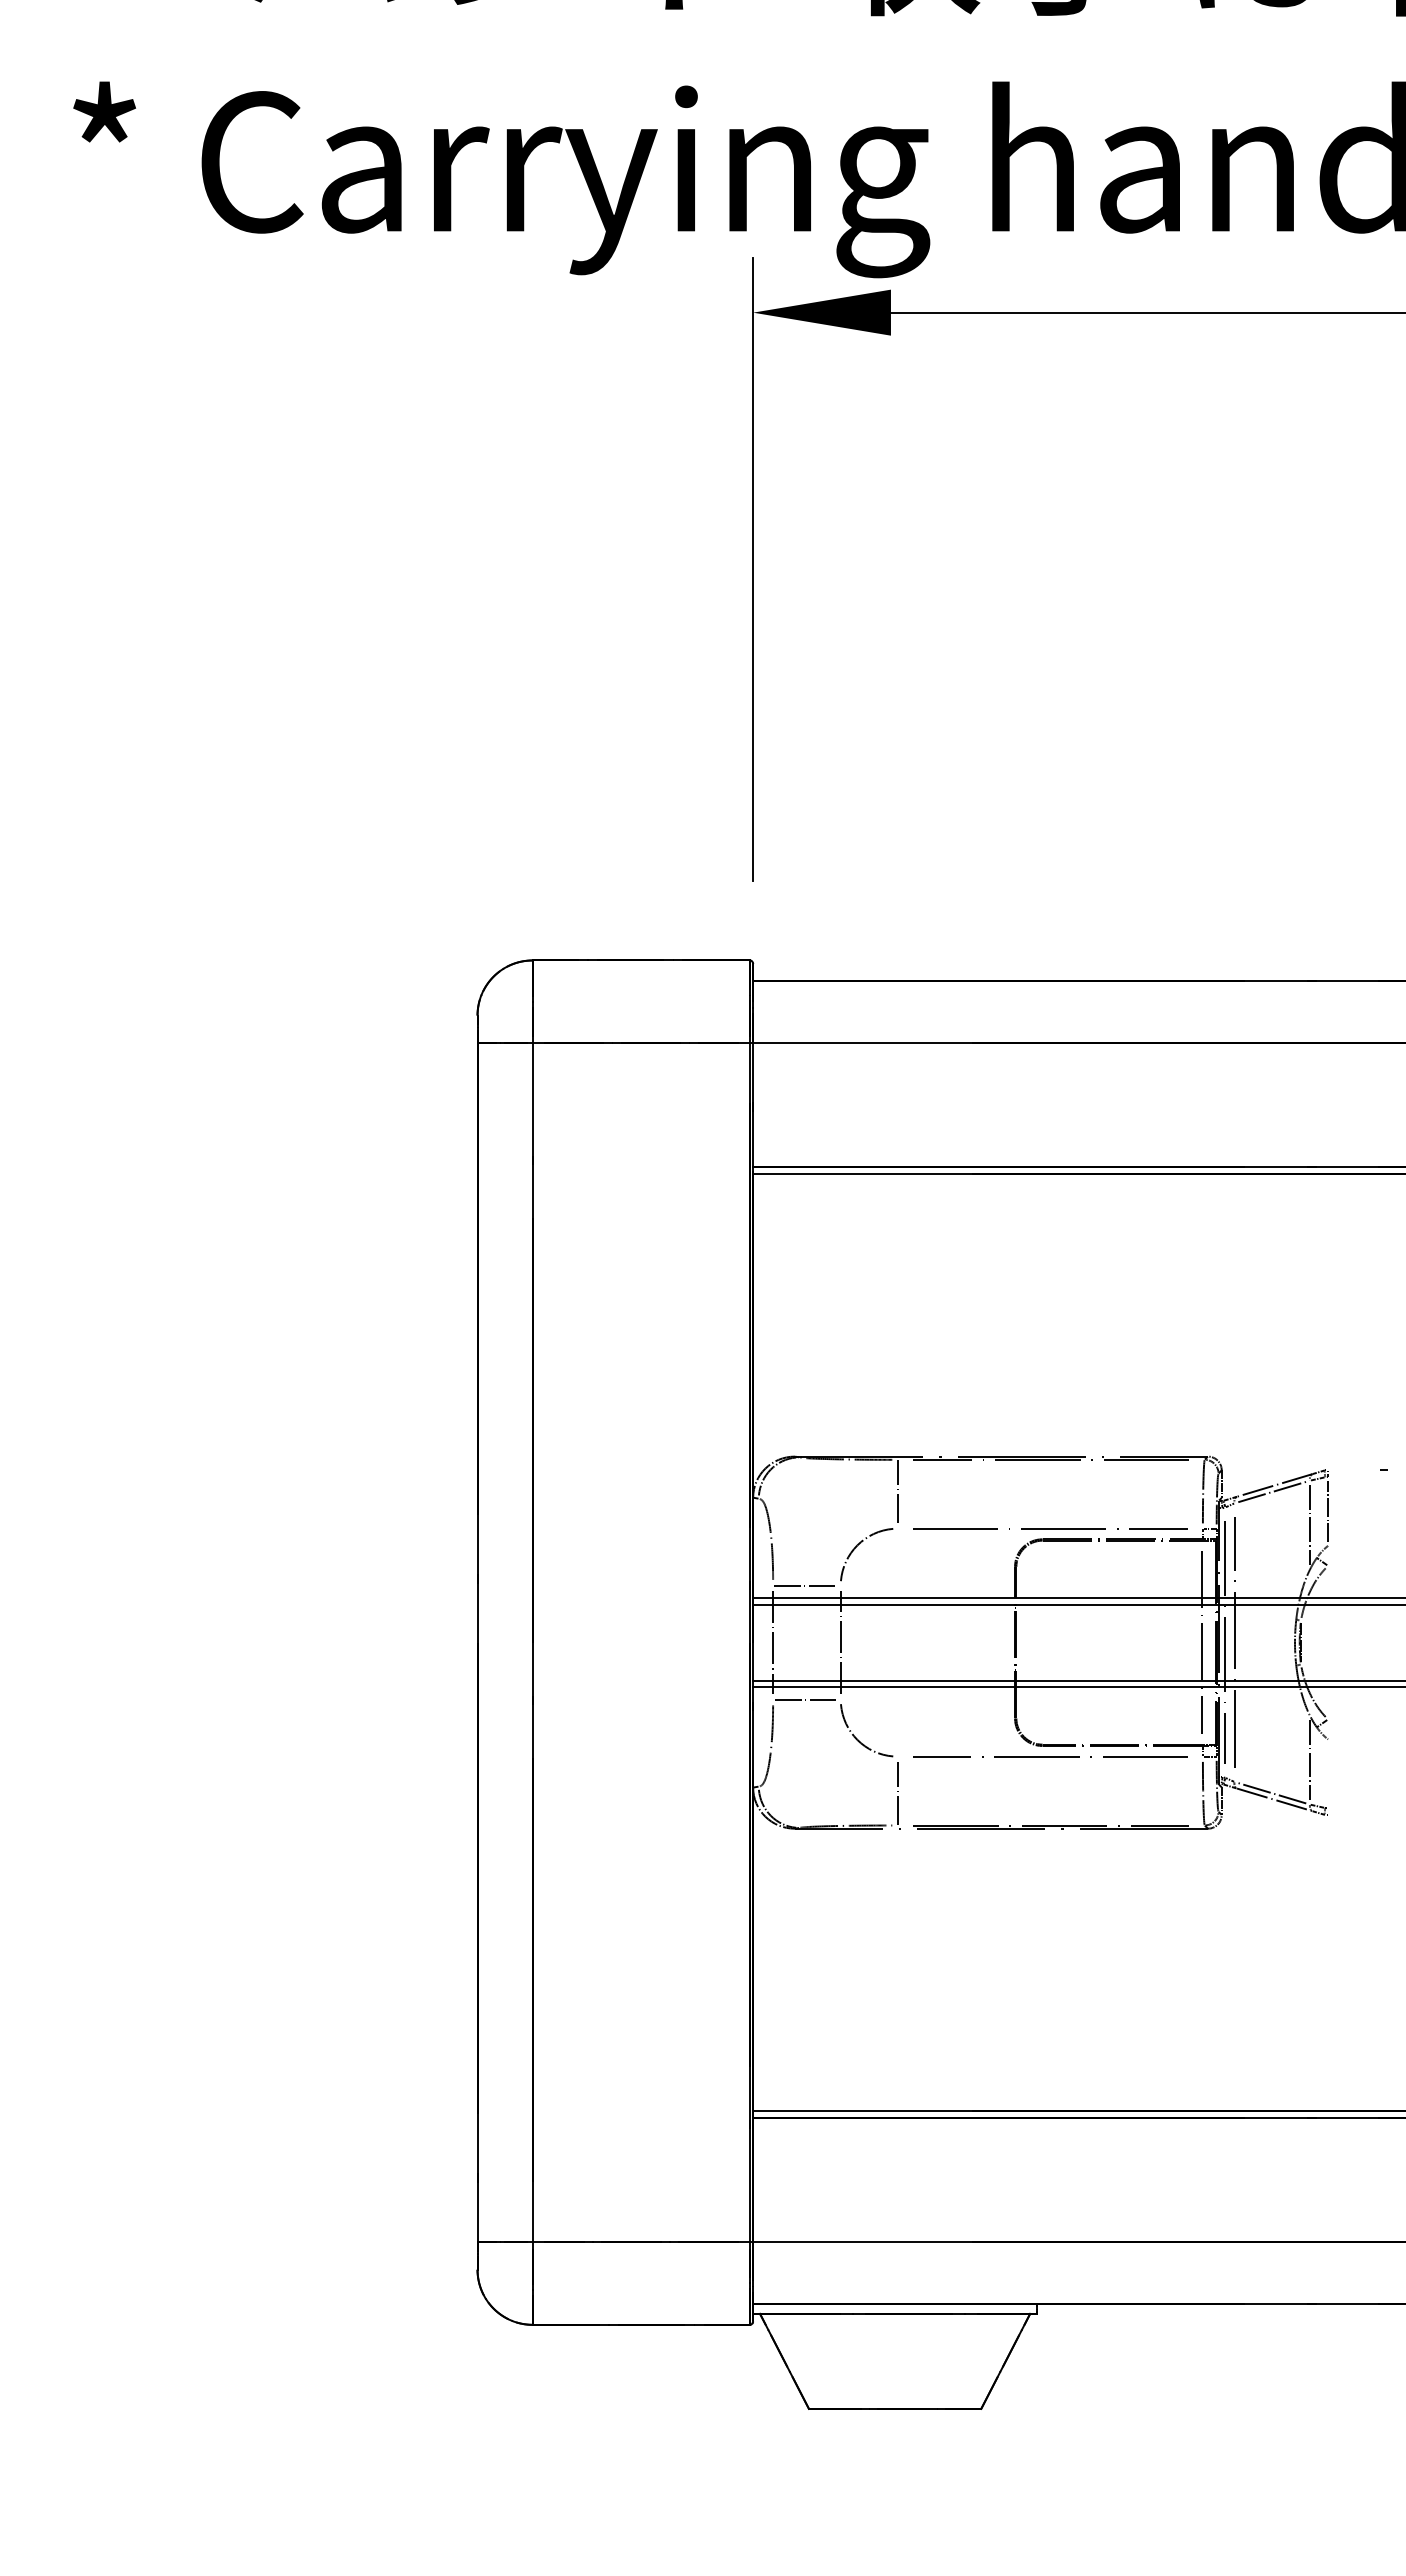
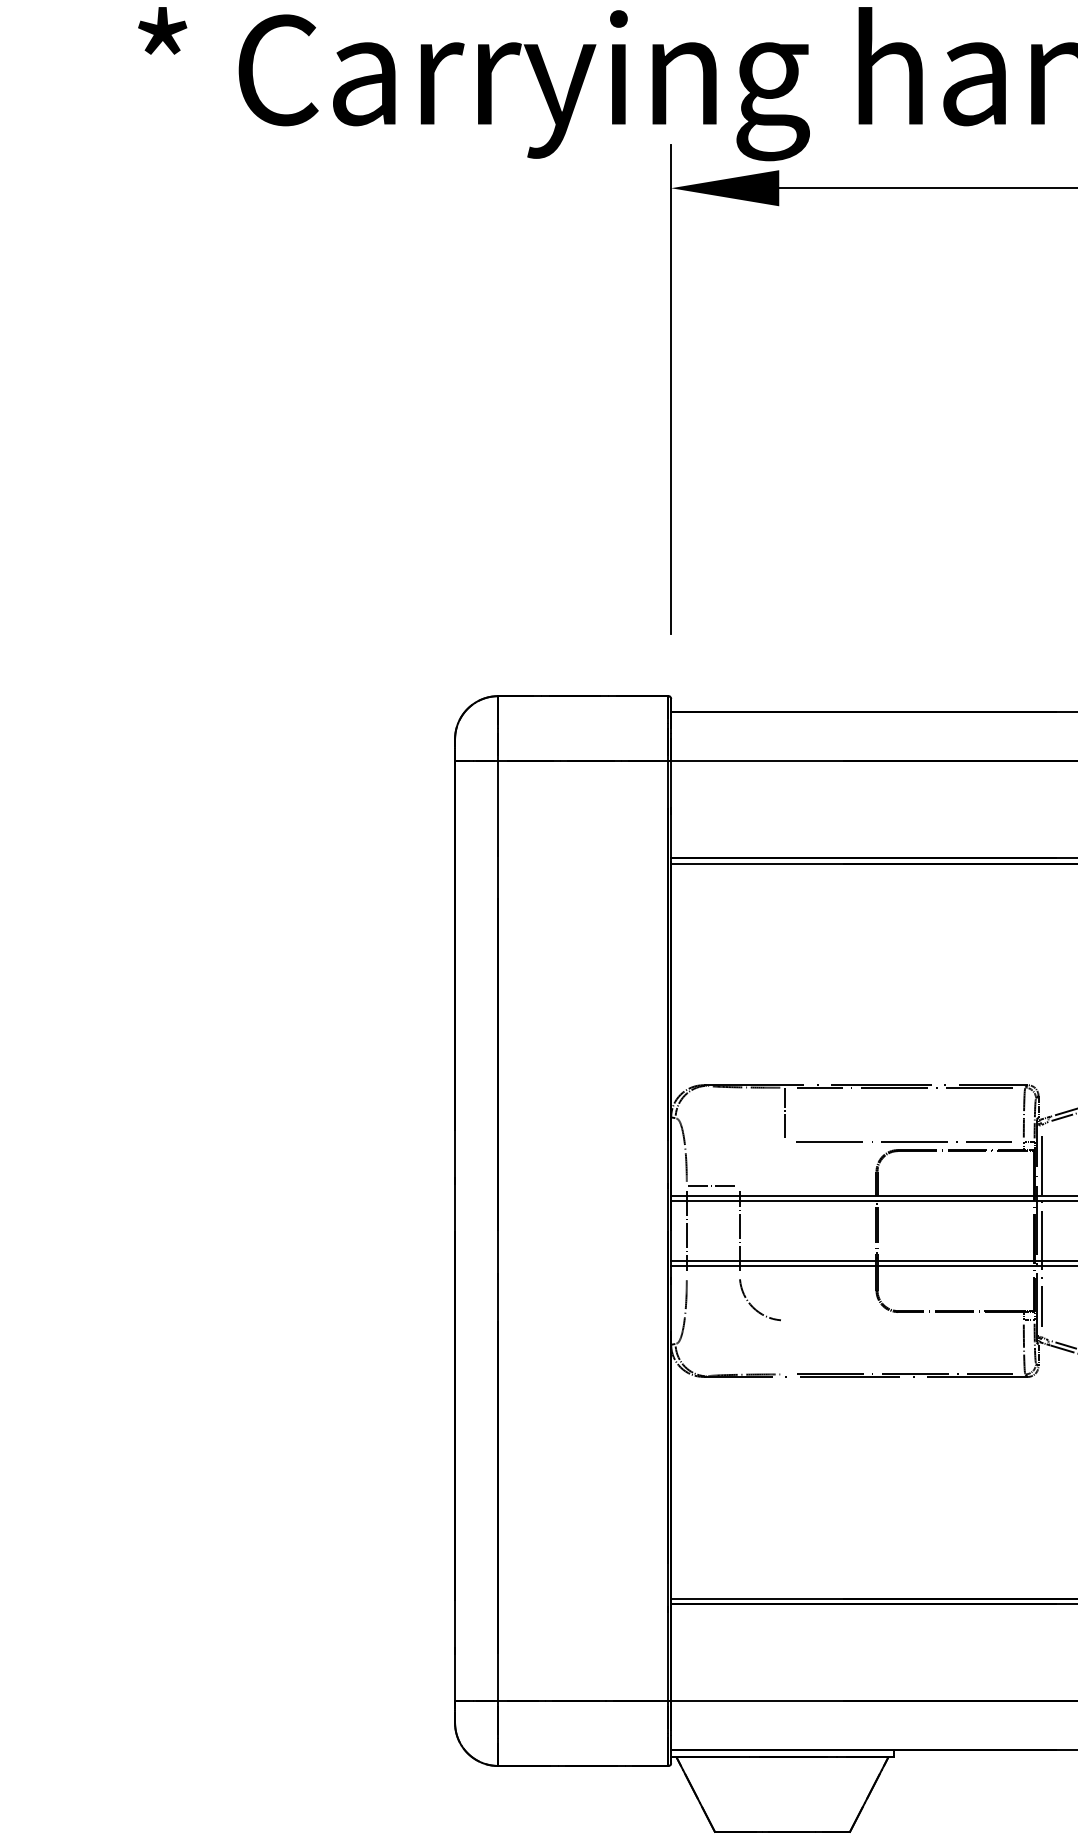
arc: (858, 1545) -> (753, 1154), removed
line: (1202, 1642) -> (1023, 1230), removed
line: (1234, 1642) -> (1048, 1230), removed
line: (805, 1699) -> (712, 1275), removed
line: (1050, 1756) -> (904, 1320), removed
line: (897, 1793) -> (784, 1349), removed

